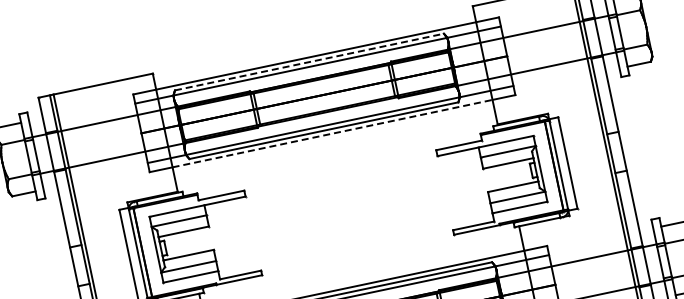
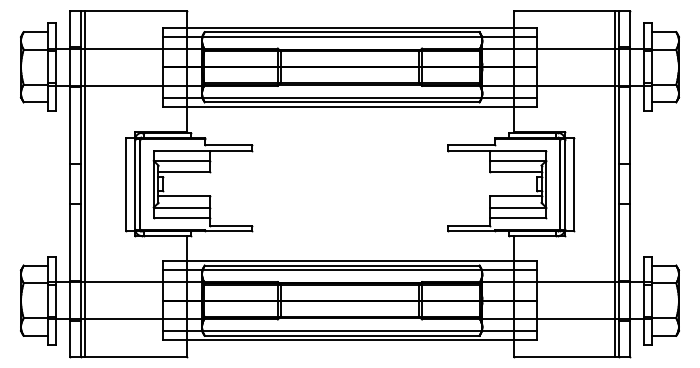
line: (309, 62) -> (342, 32), dashed -> solid
line: (332, 133) -> (350, 106), dashed -> solid

